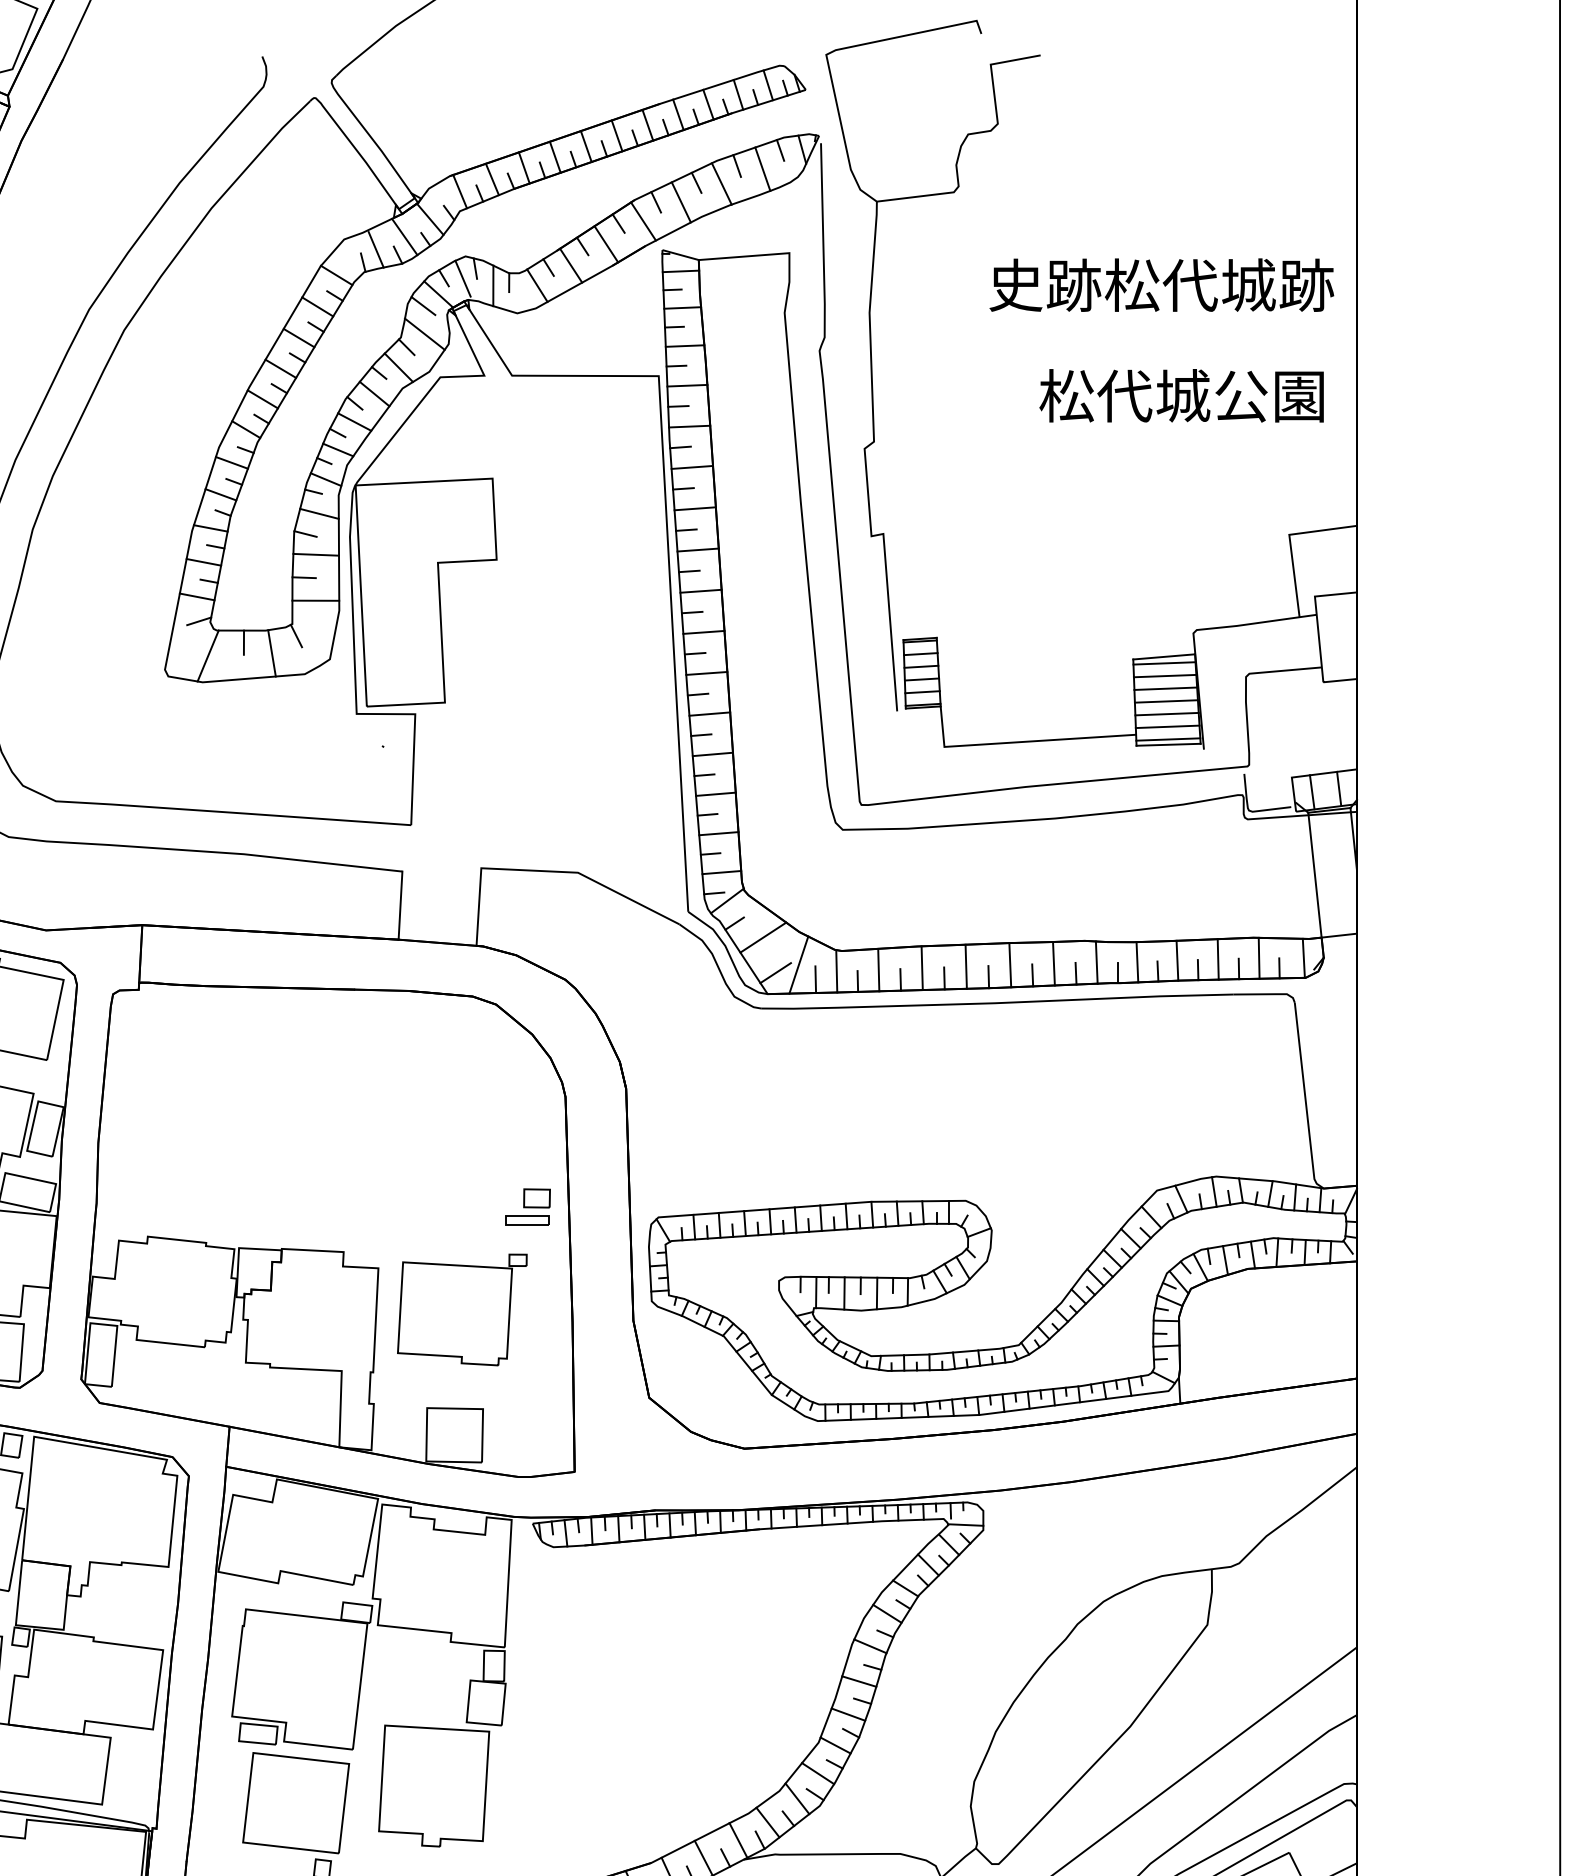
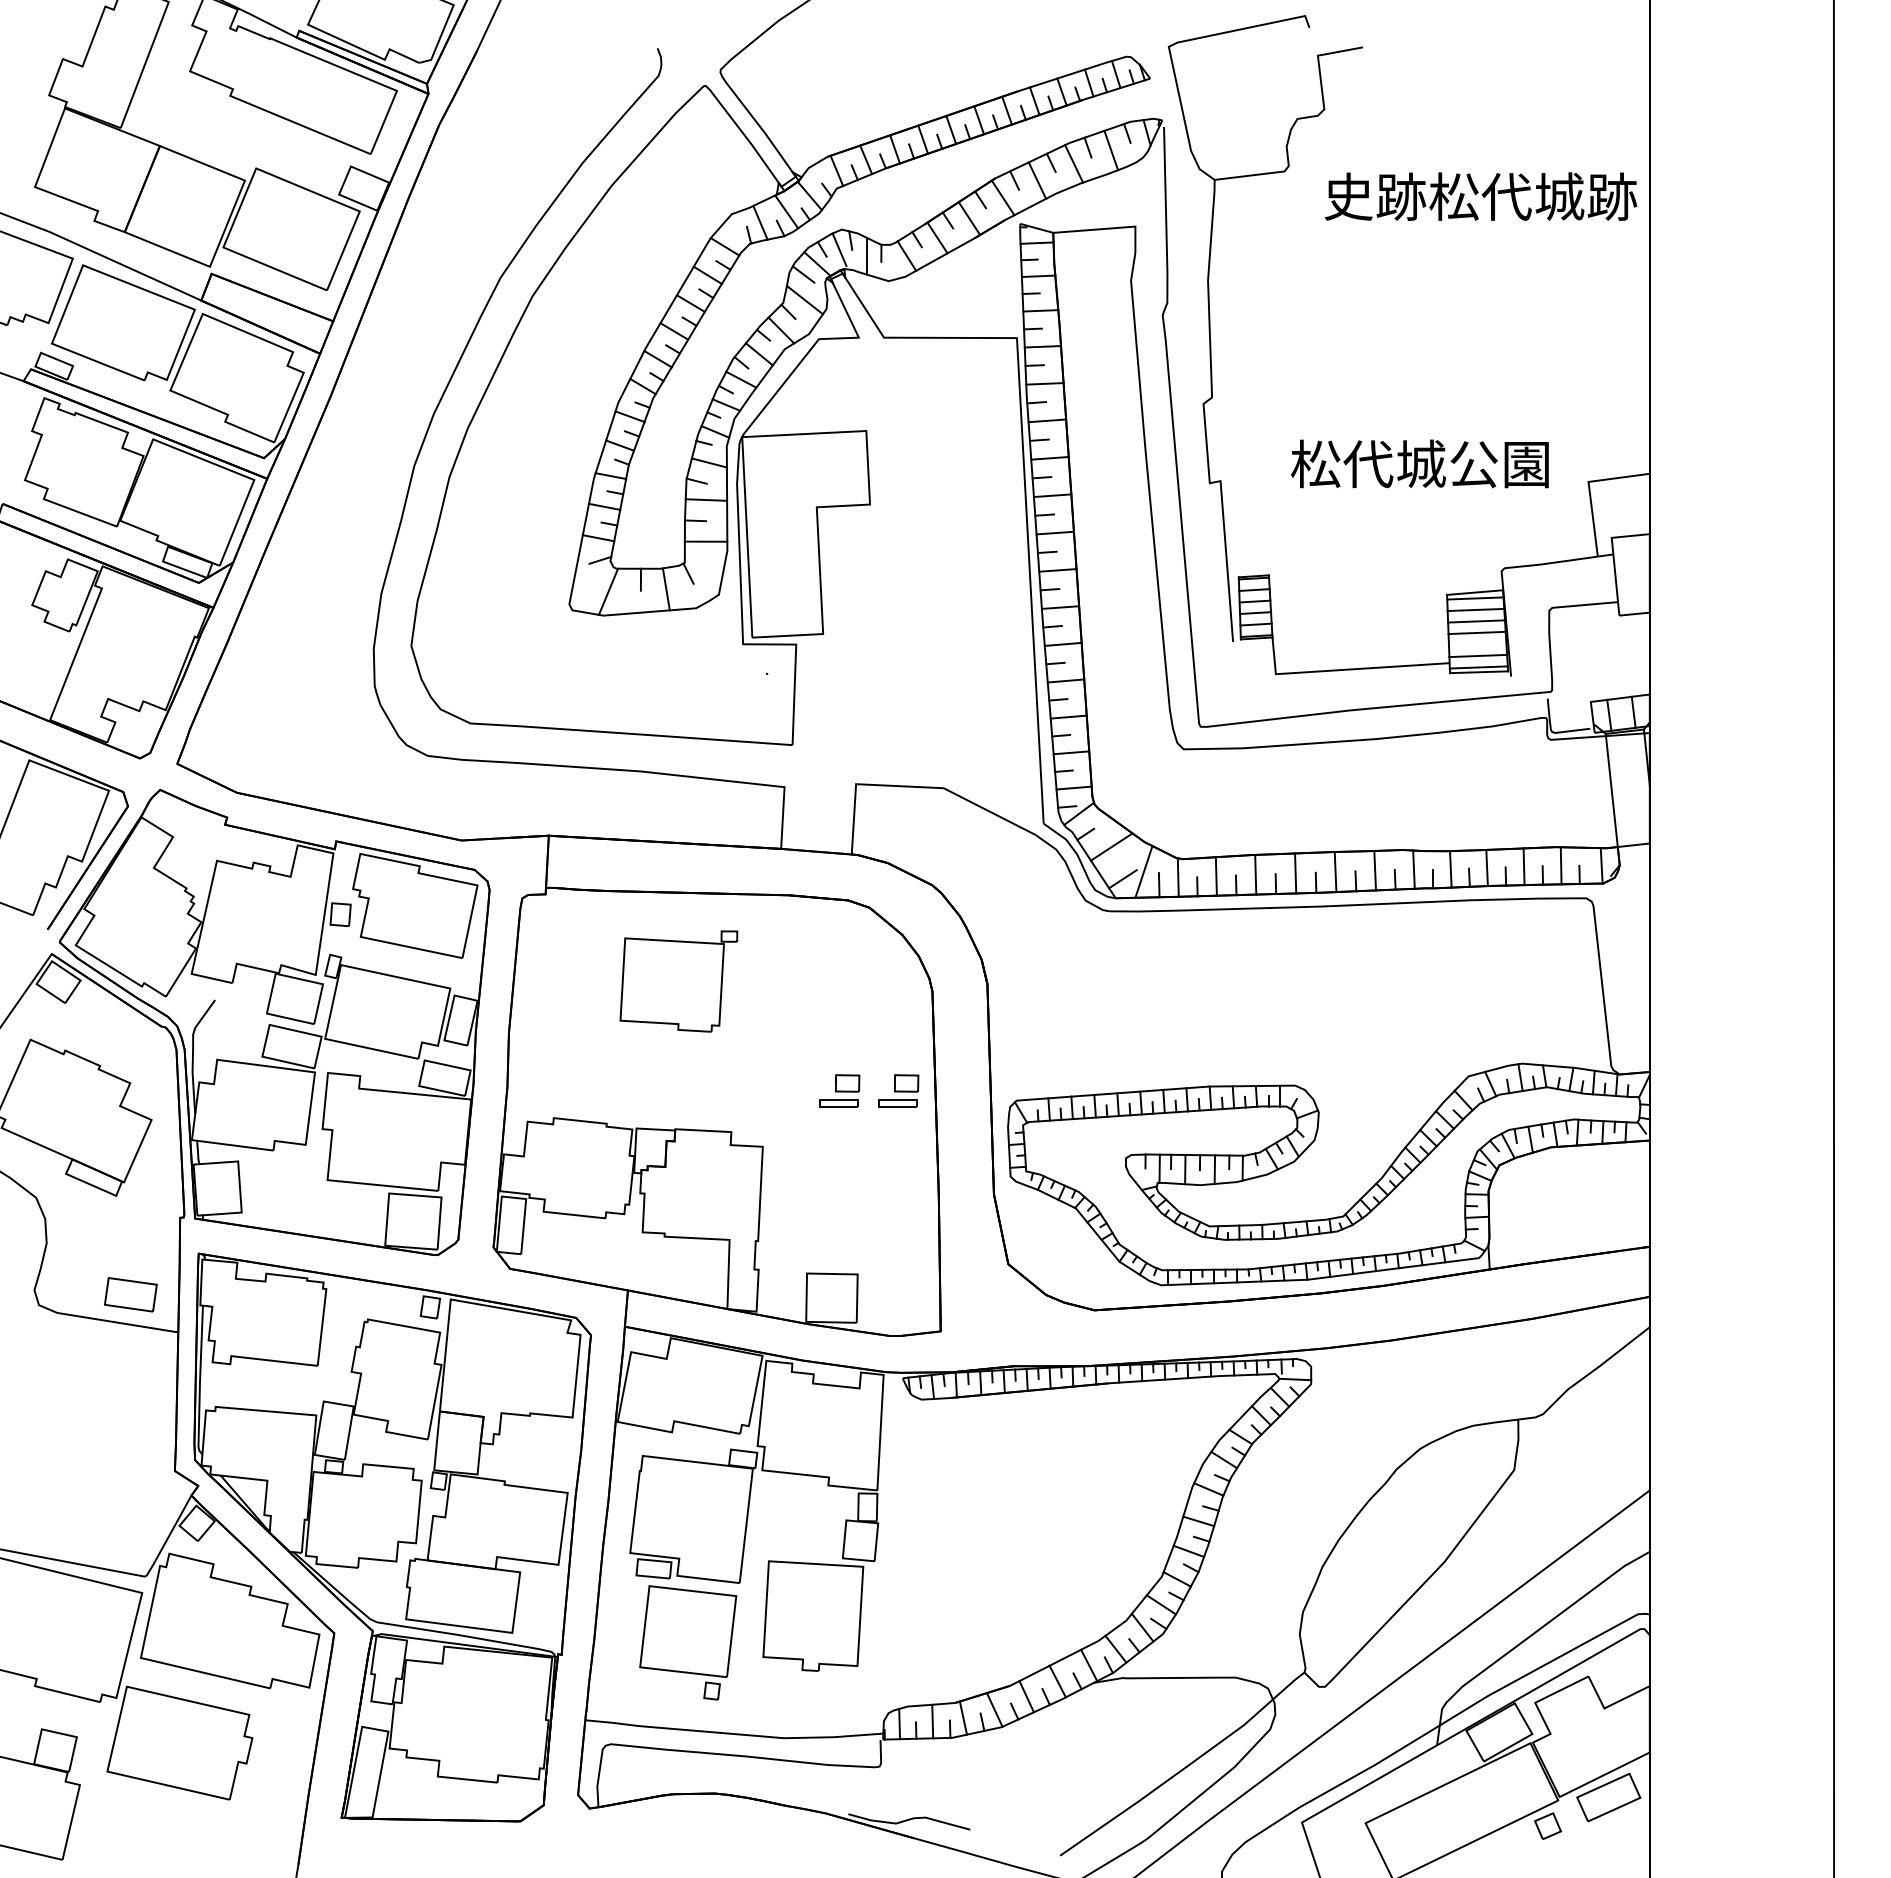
text: (1161, 285) -> (1480, 196), moved
text: (1181, 395) -> (1419, 463), moved
line: (1166, 714) -> (1477, 644), removed
part: (463, 1206) -> (839, 1090), added
part: (461, 1309) -> (678, 981), moved

